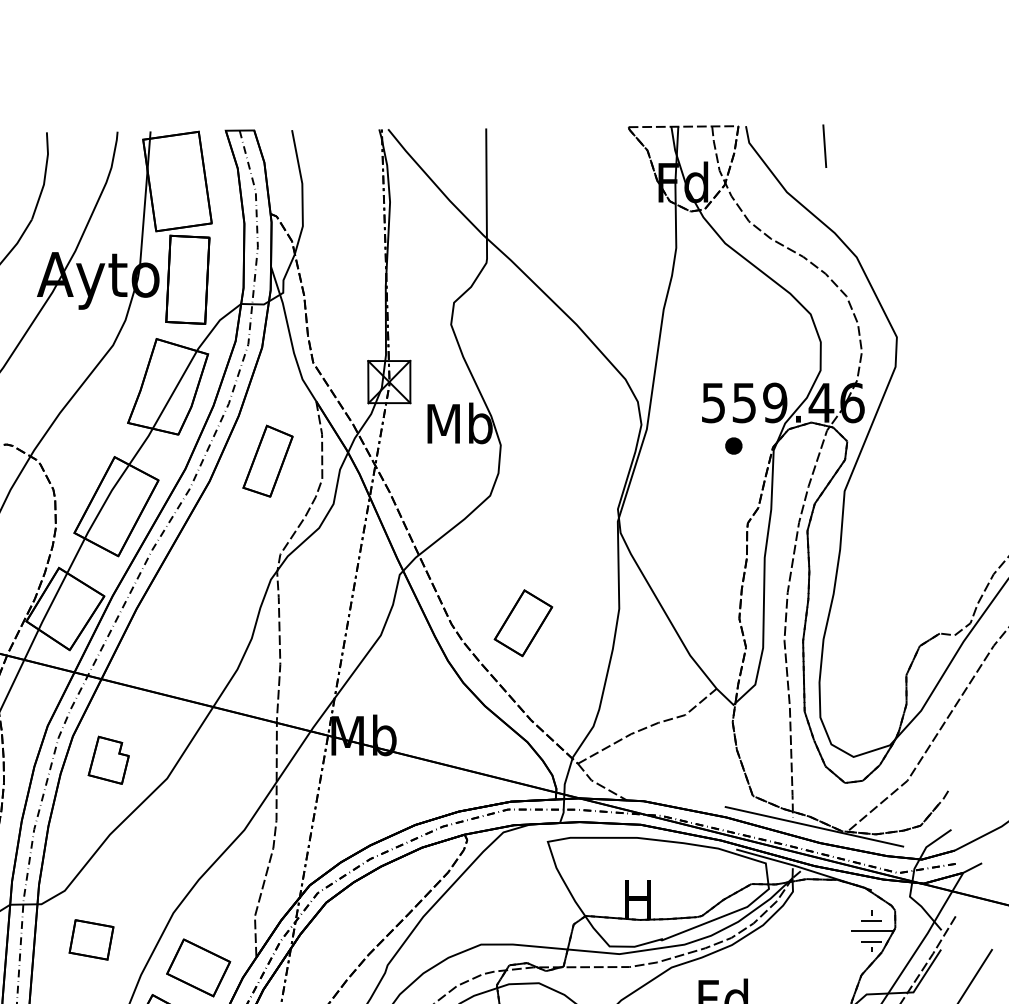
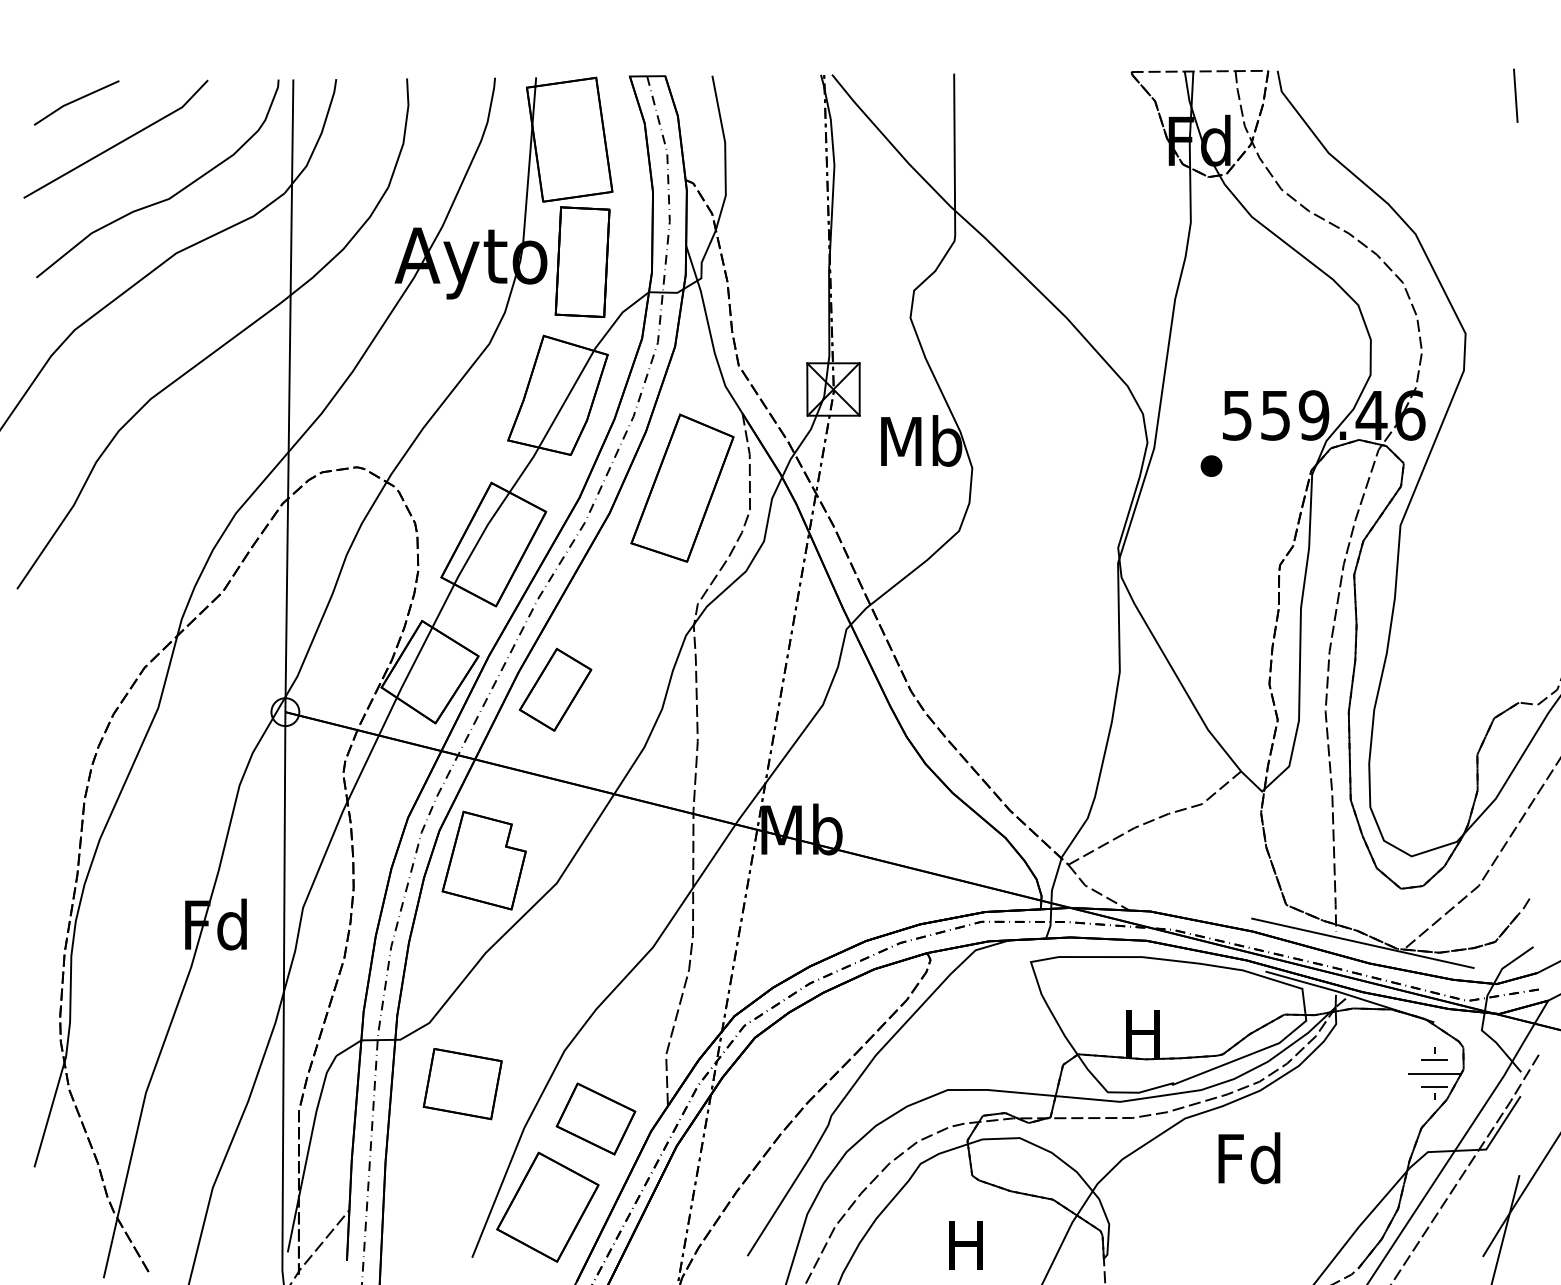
line: (824, 146) -> (1515, 95), moved
part: (733, 445) -> (1211, 465), moved
part: (268, 460) -> (682, 487), size x1.67
part: (523, 622) -> (555, 689), moved
part: (108, 760) -> (483, 860), size x1.67
part: (91, 940) -> (462, 1084), size x1.43

